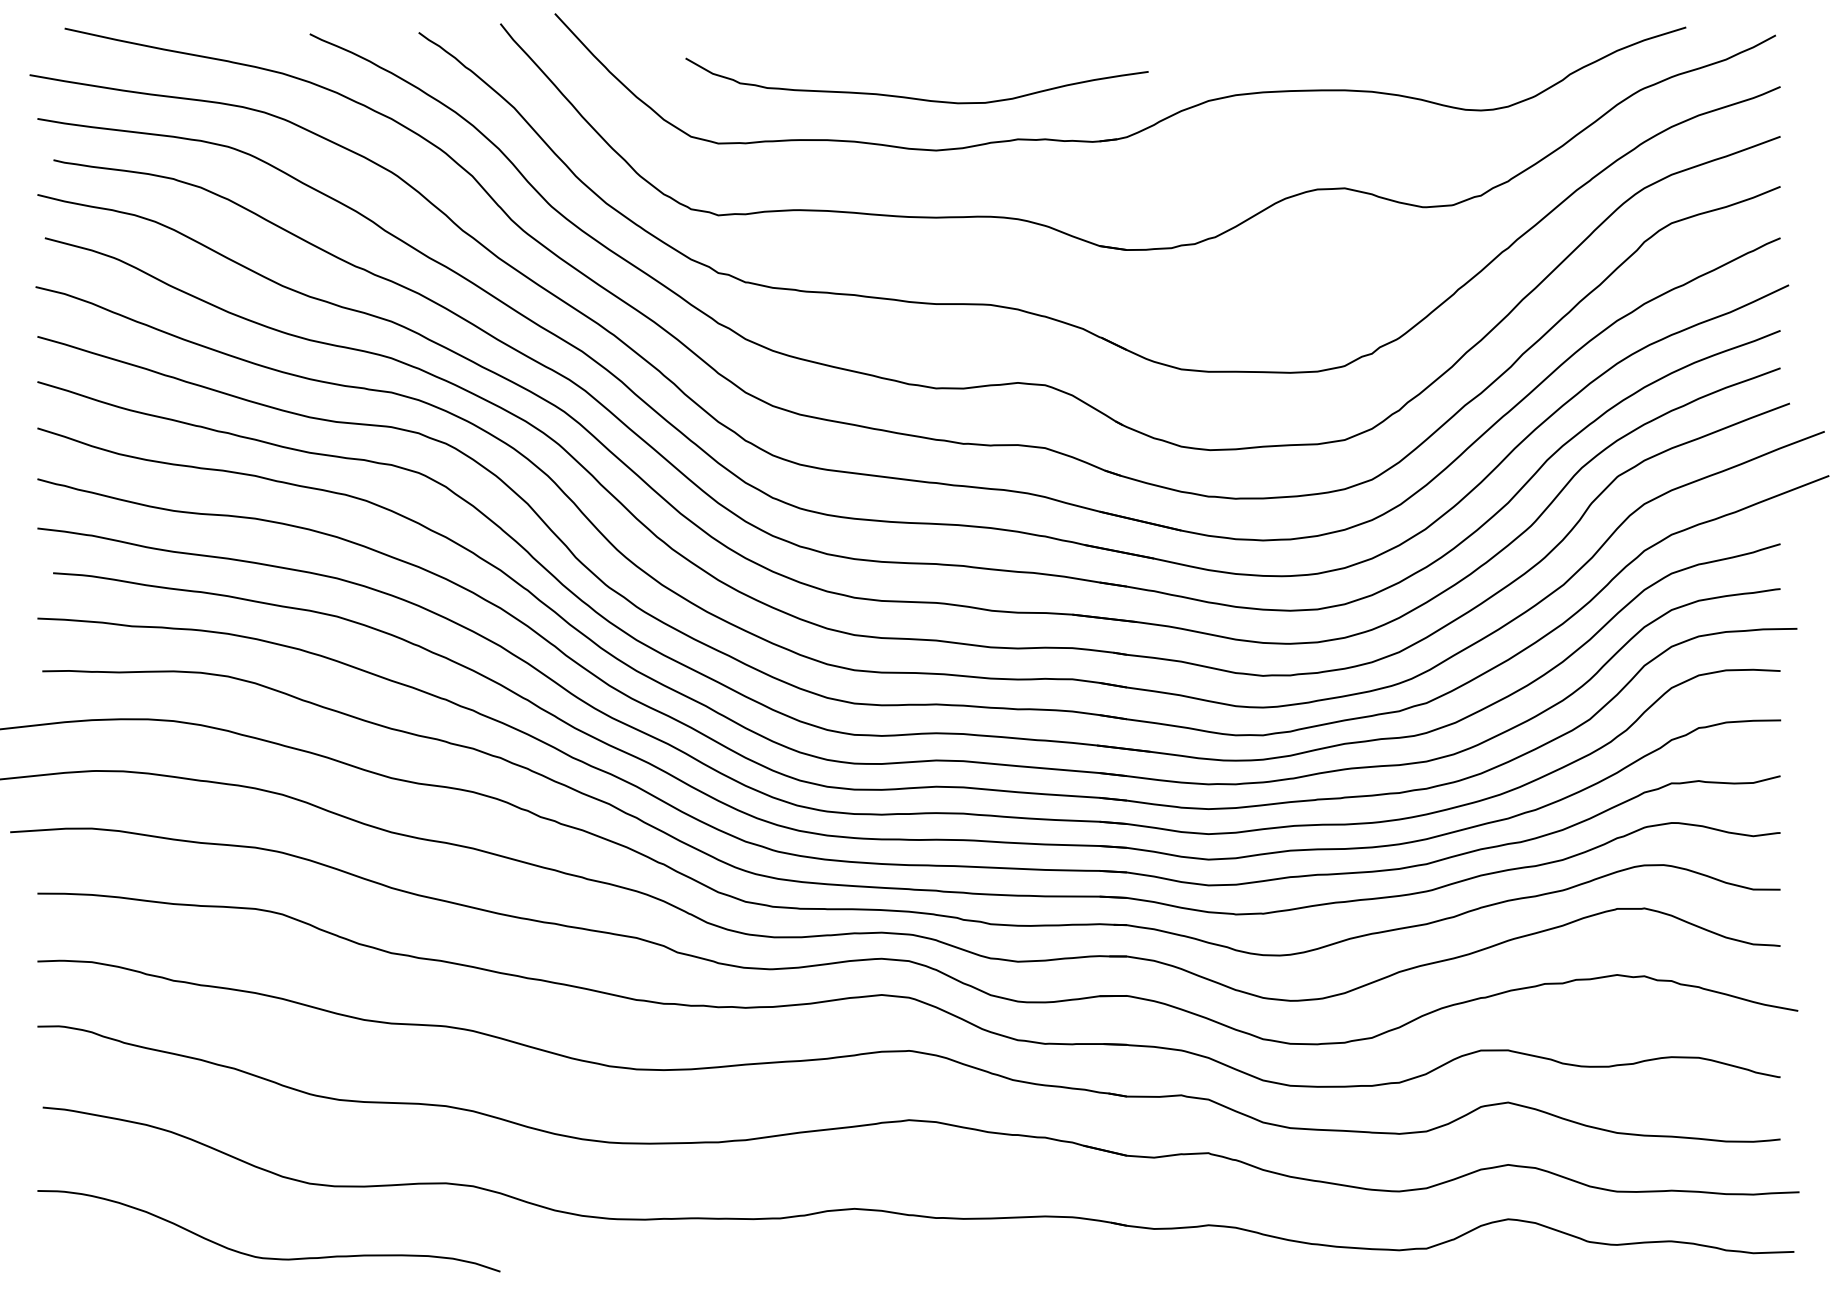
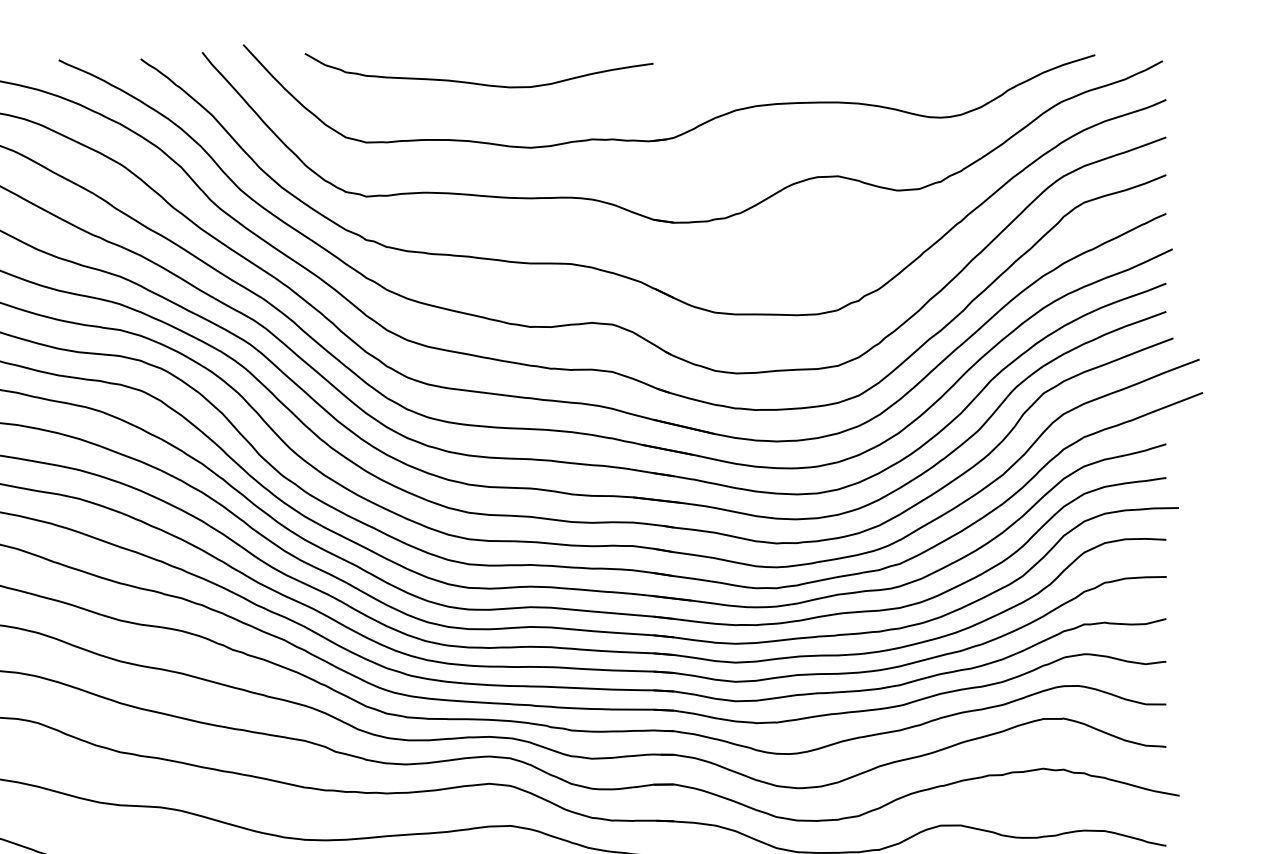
curve: (914, 97) -> (477, 83), moved

